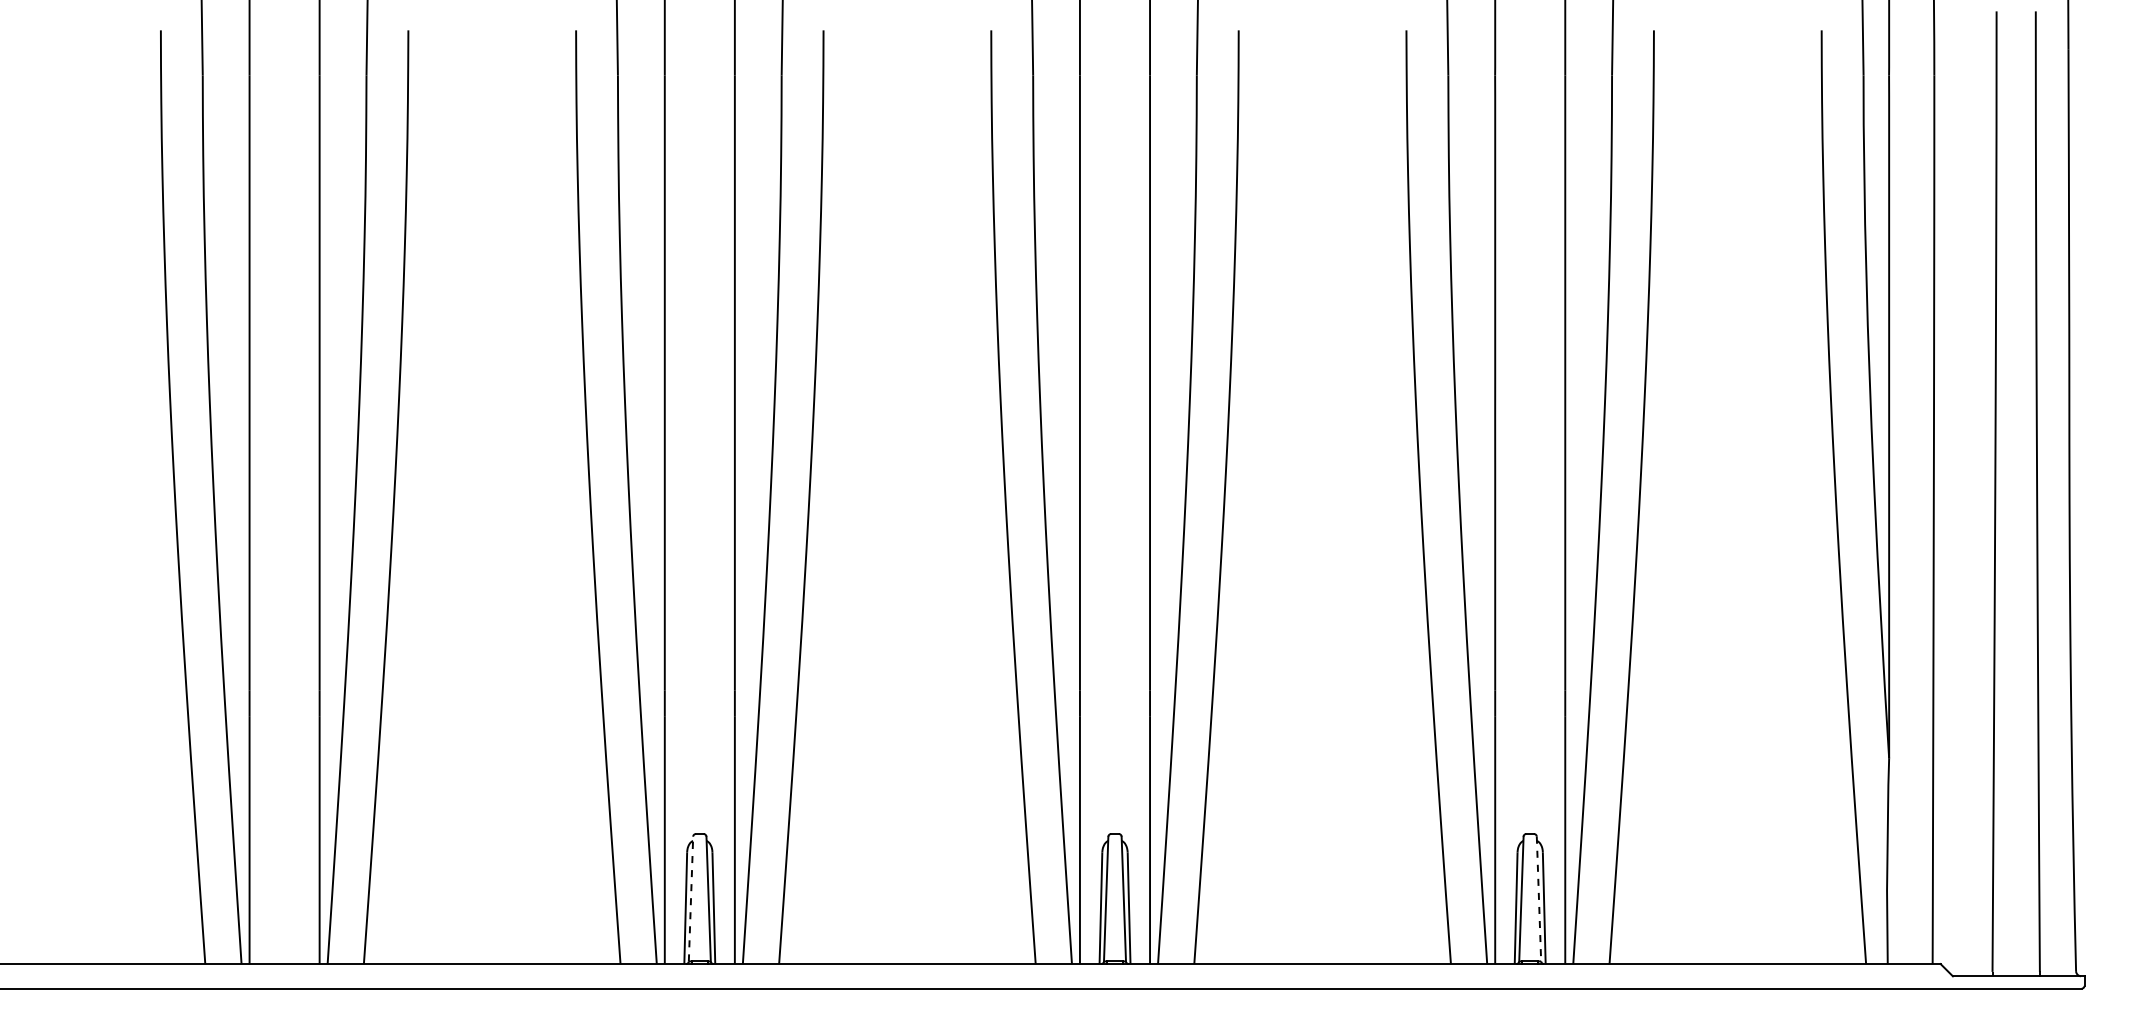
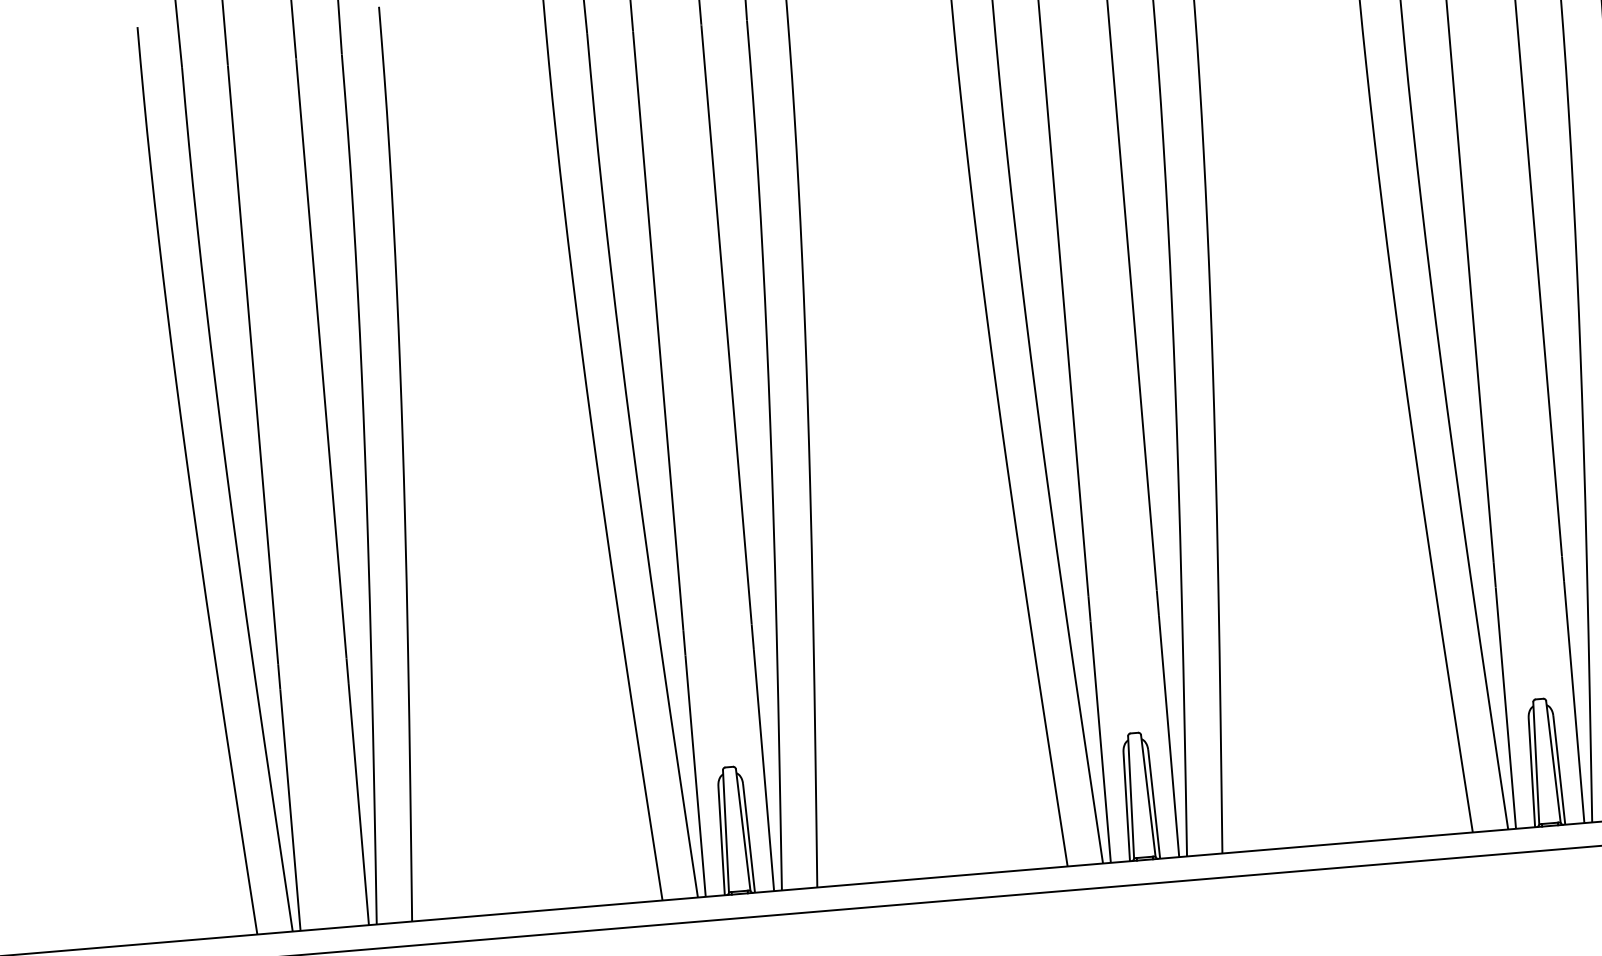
line: (691, 898) -> (726, 830), dashed -> solid
line: (1539, 899) -> (1553, 762), dashed -> solid

